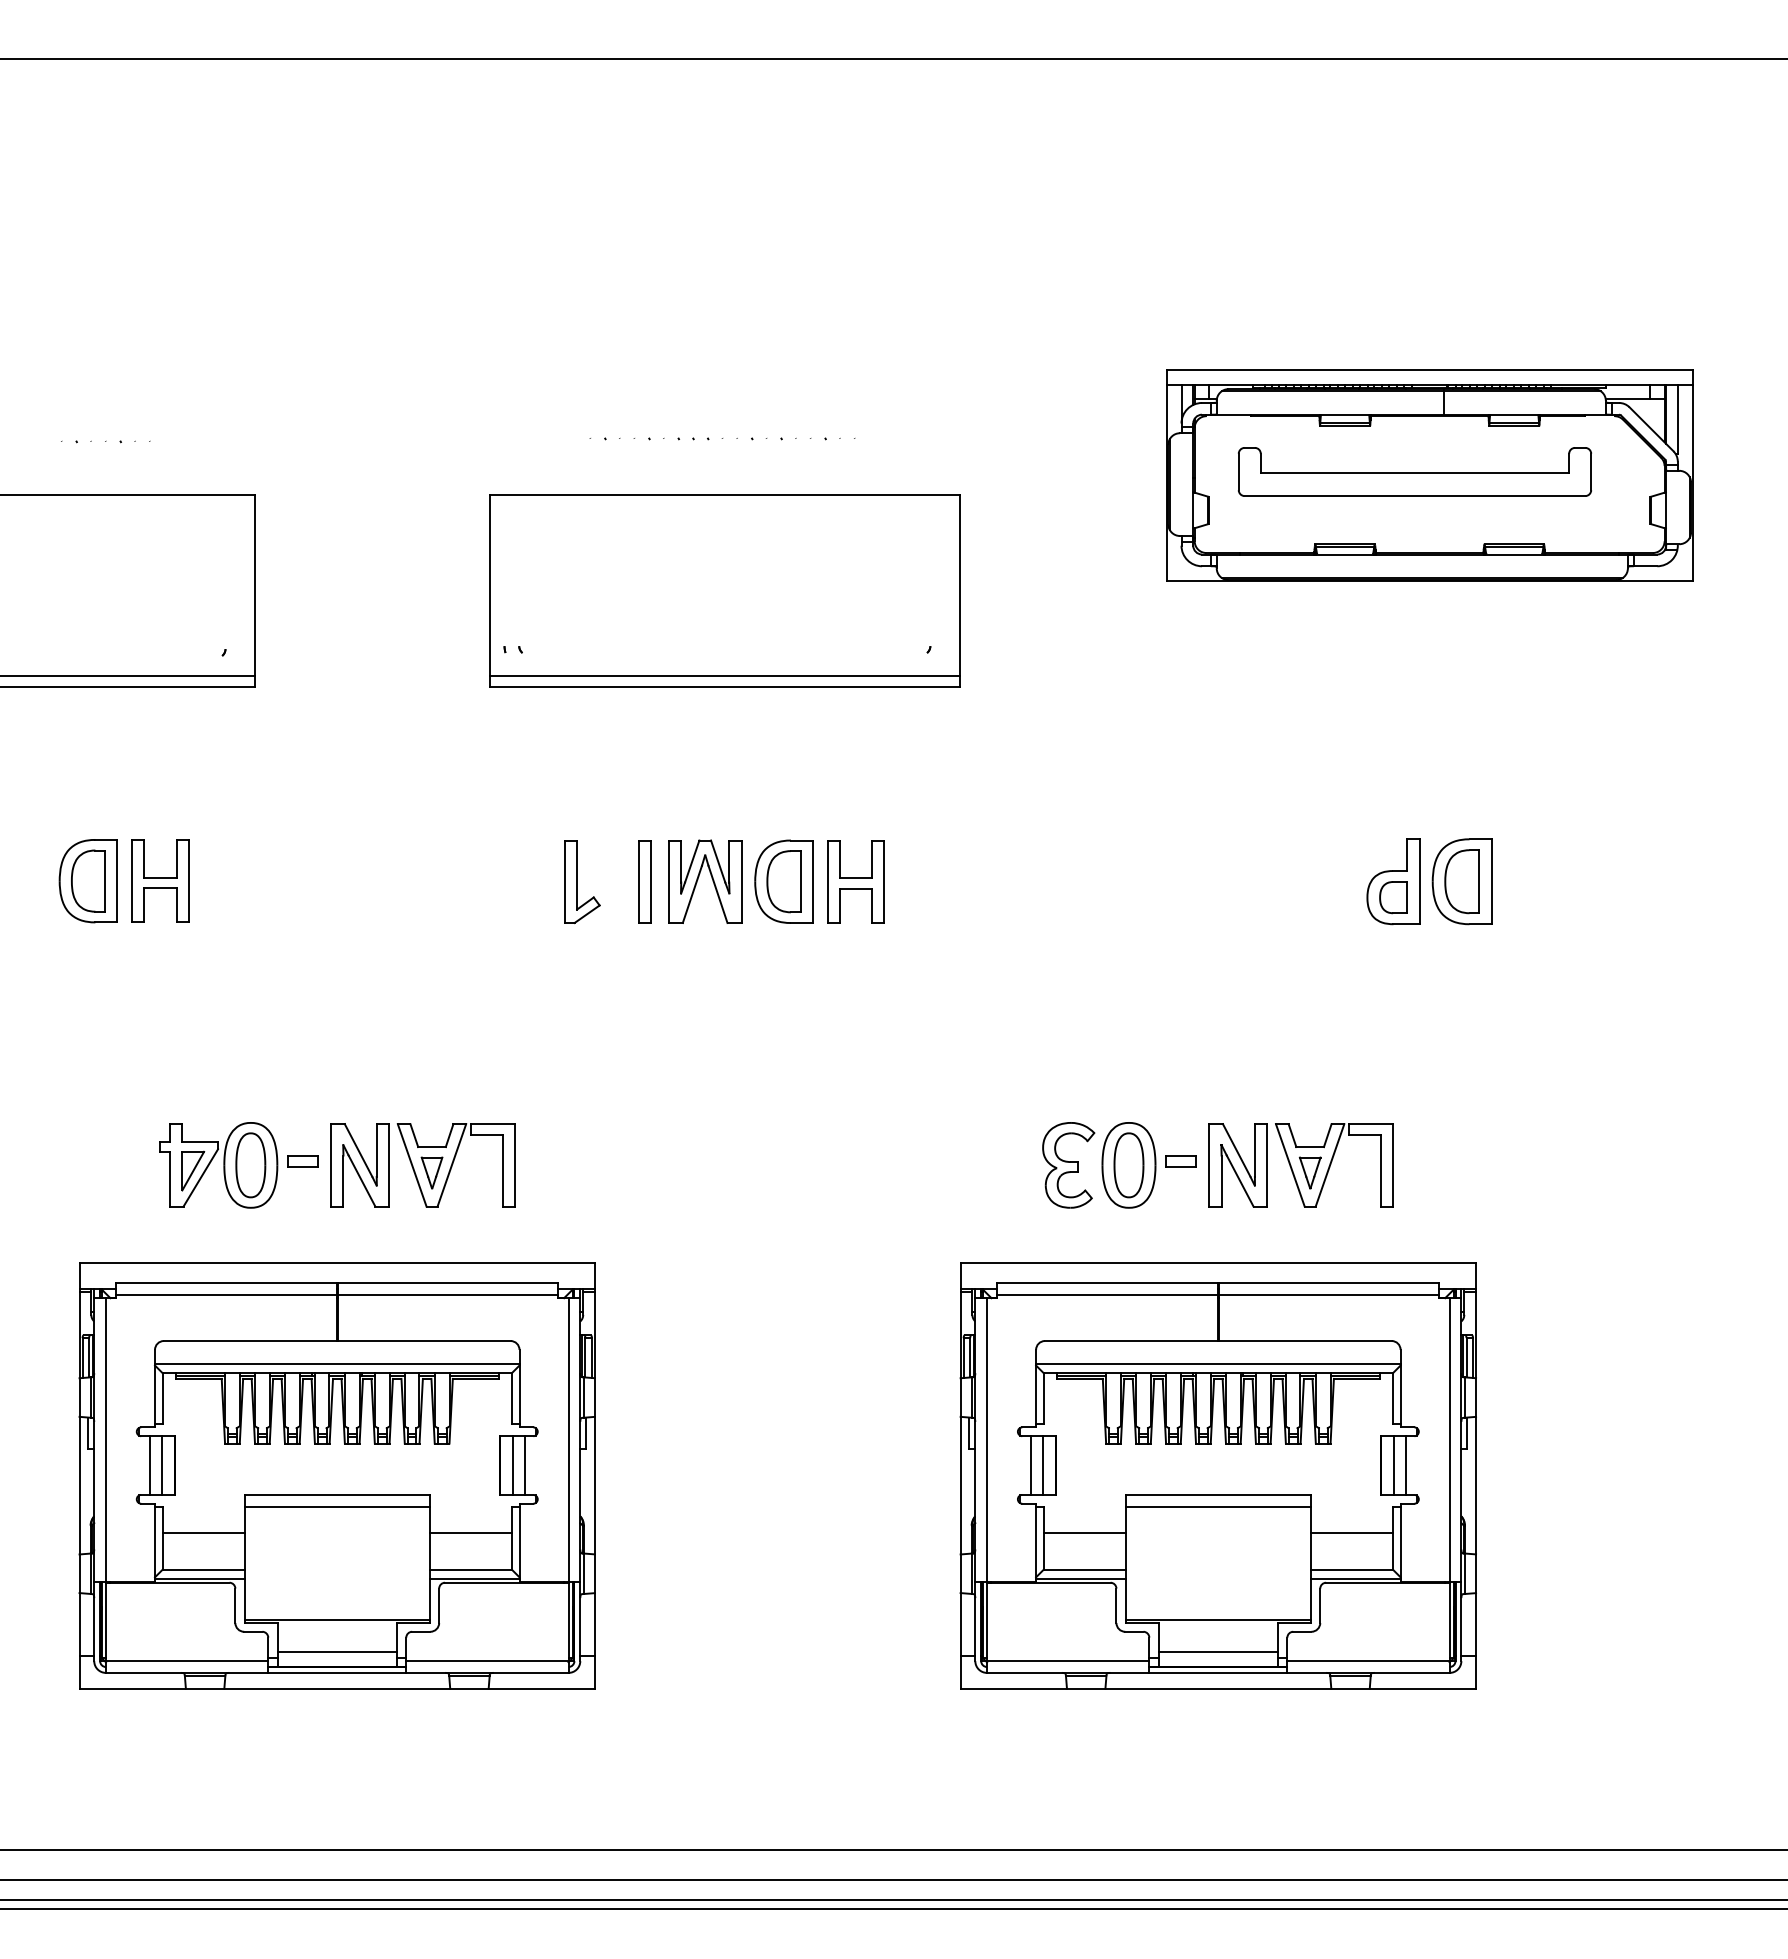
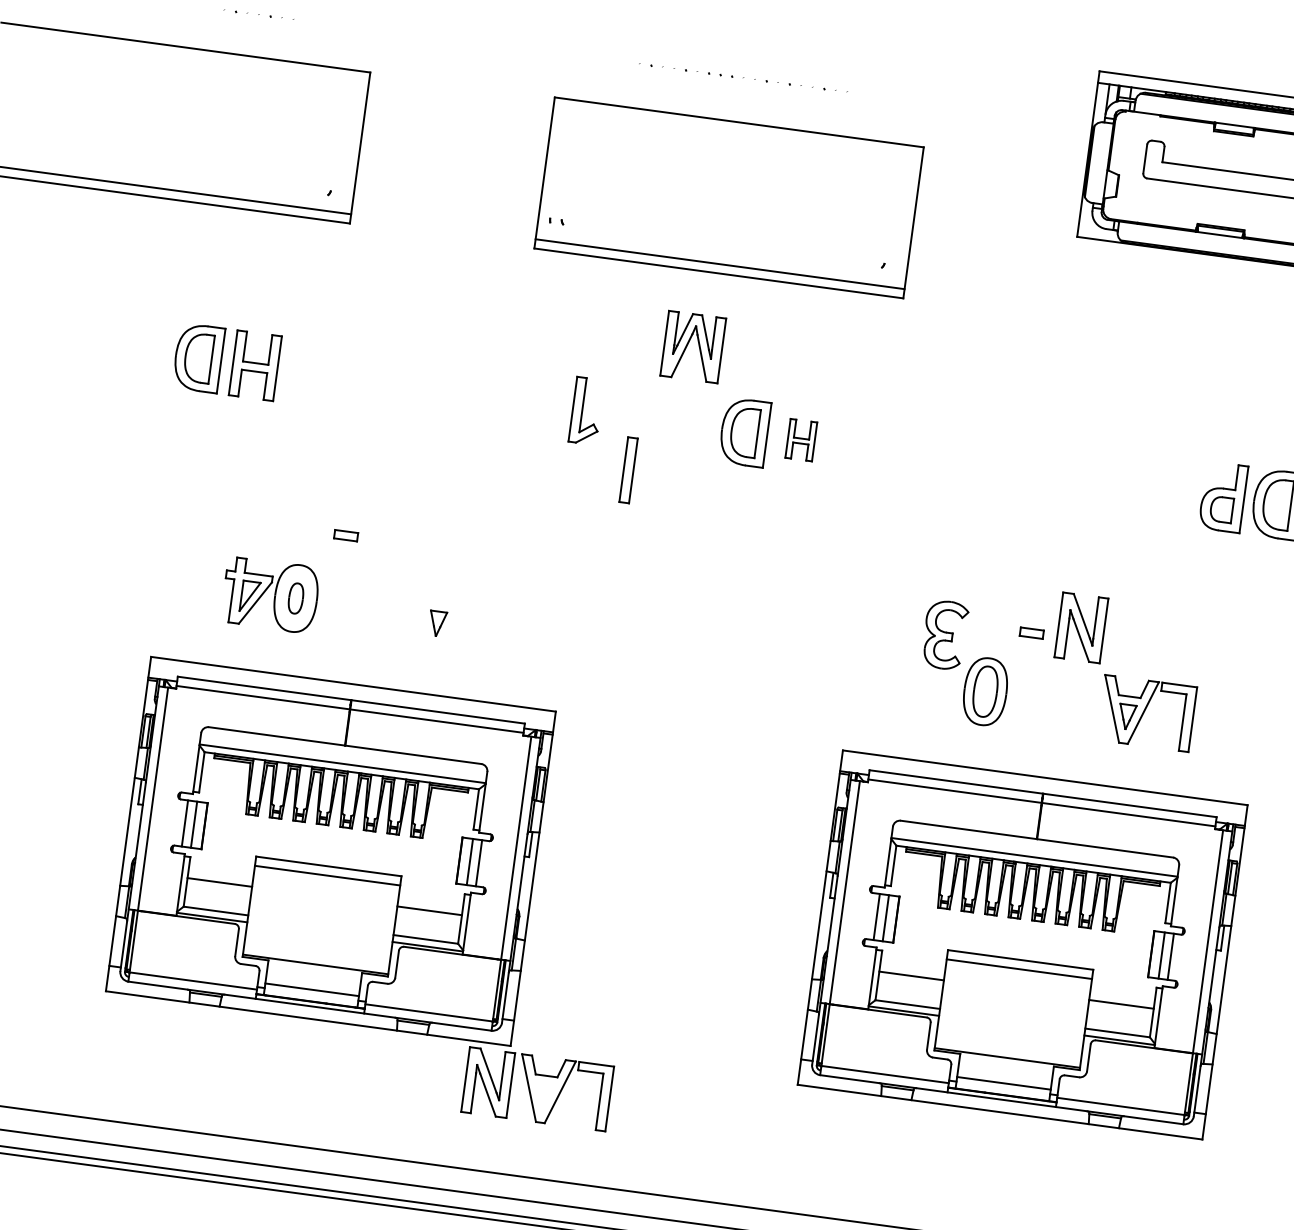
part: (711, 878) -> (698, 345), moved
part: (644, 881) -> (628, 470), moved
part: (855, 881) -> (800, 439), size x0.6
part: (302, 1161) -> (345, 535), moved
part: (1180, 1161) -> (1031, 633), moved
part: (250, 1165) -> (295, 598), size x0.6
part: (422, 1165) -> (537, 1089), moved
part: (1068, 1165) -> (944, 635), moved
part: (1237, 1165) -> (1080, 627), moved

